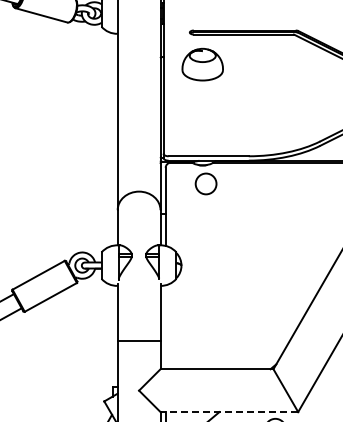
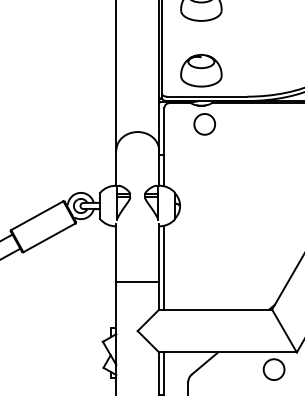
part: (202, 130) -> (201, 70), added
line: (165, 327) -> (164, 267), added
line: (229, 412) -> (228, 352), dashed -> solid

